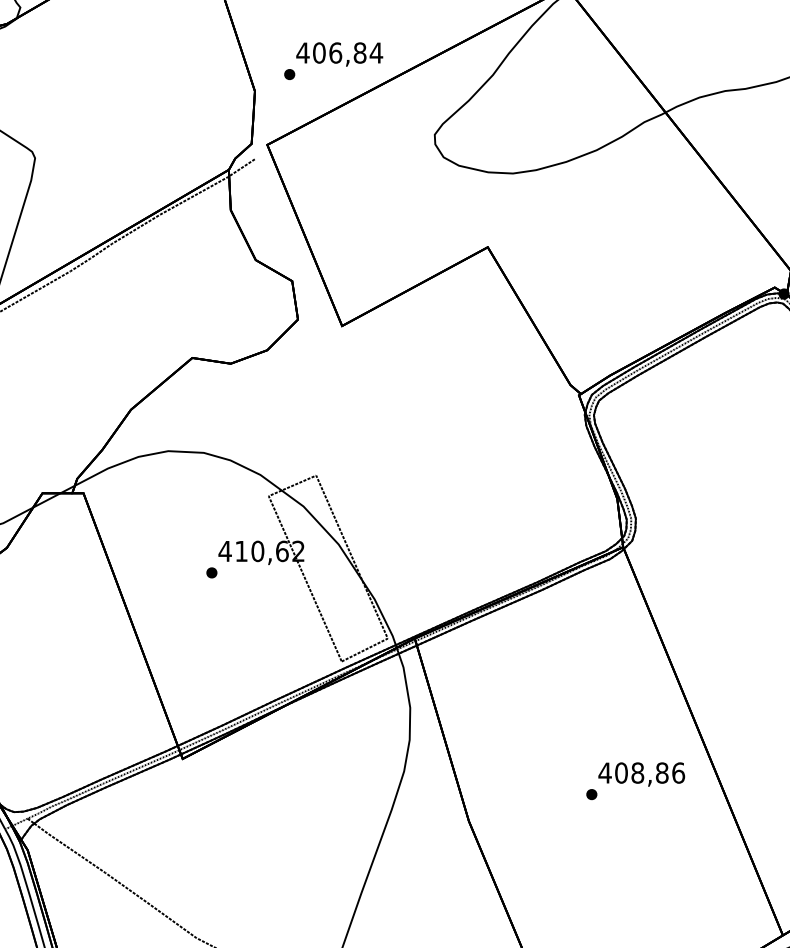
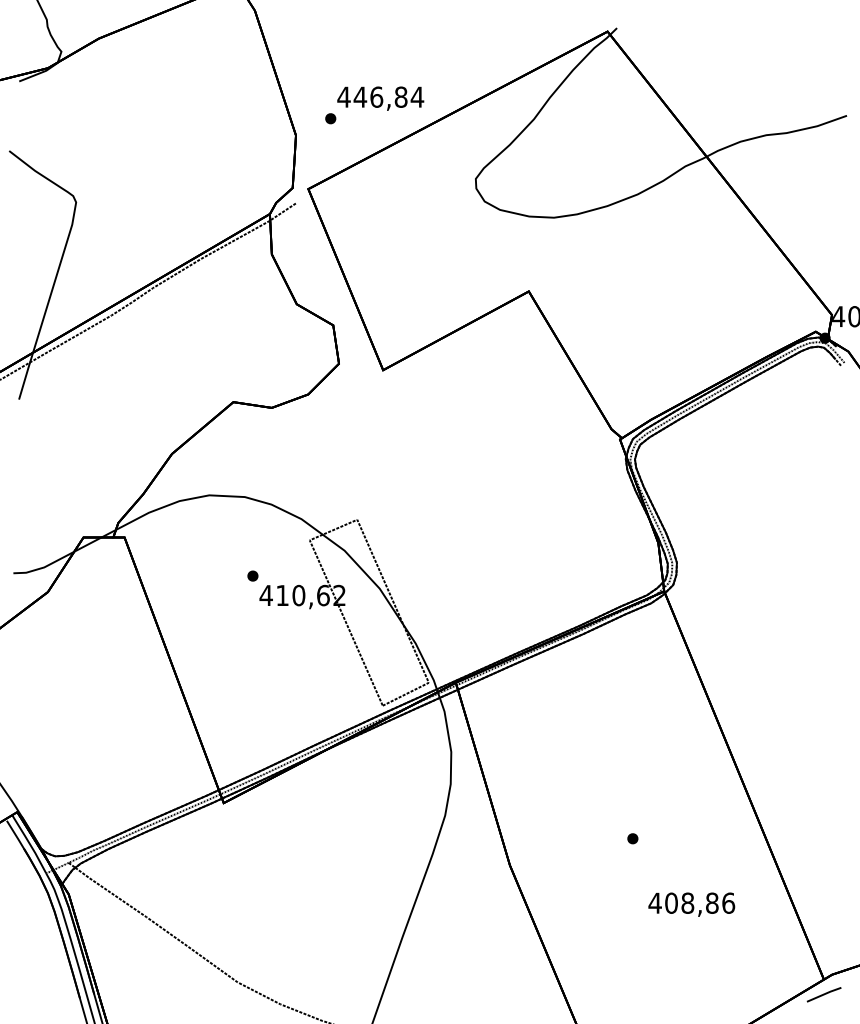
text: (319, 52) -> (360, 96), 406,84 -> 446,84
part: (211, 572) -> (252, 575), moved
text: (641, 774) -> (691, 904), moved

